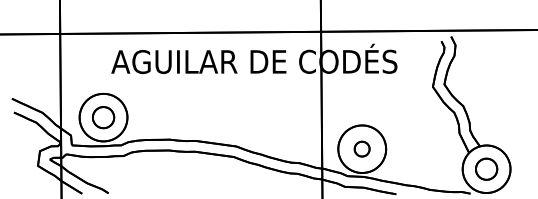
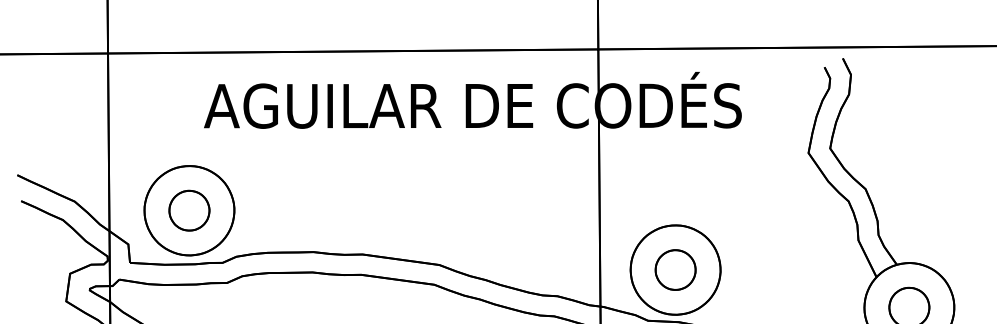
part: (361, 148) -> (674, 268), size x1.43

